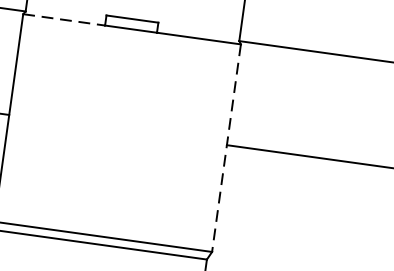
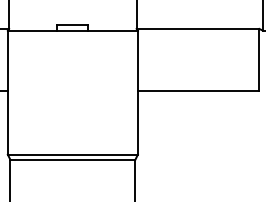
line: (64, 19) -> (32, 30), dashed -> solid
line: (225, 147) -> (137, 92), dashed -> solid

